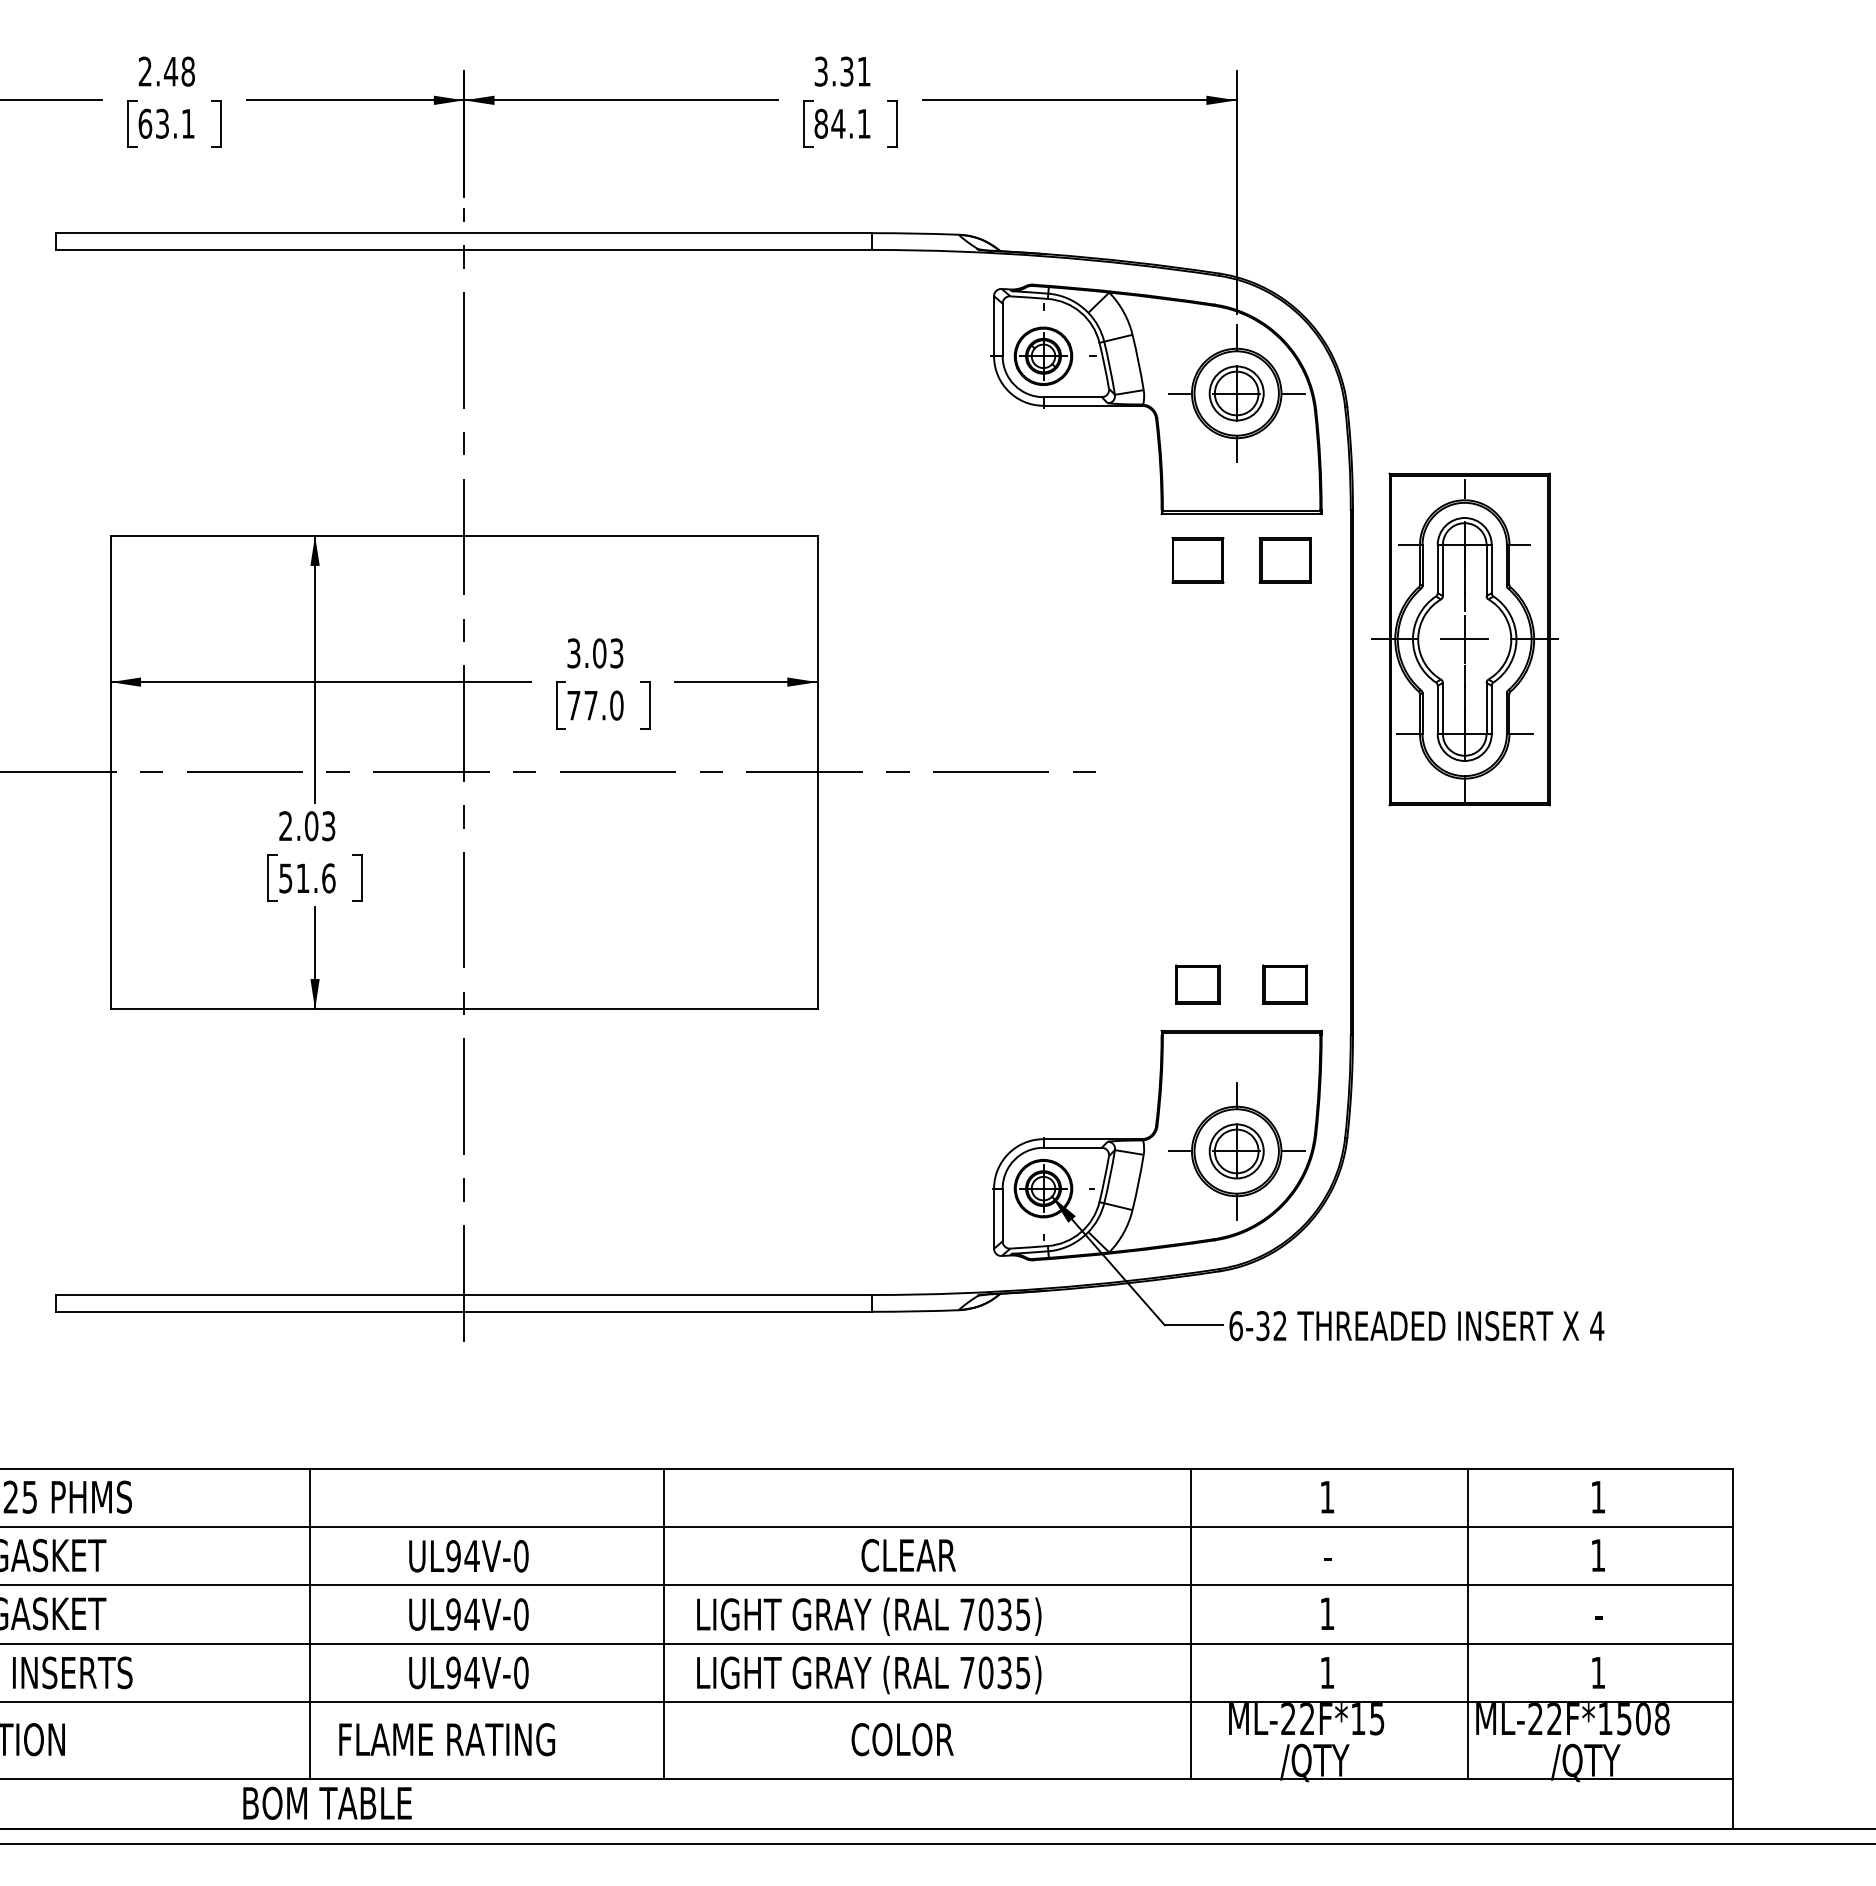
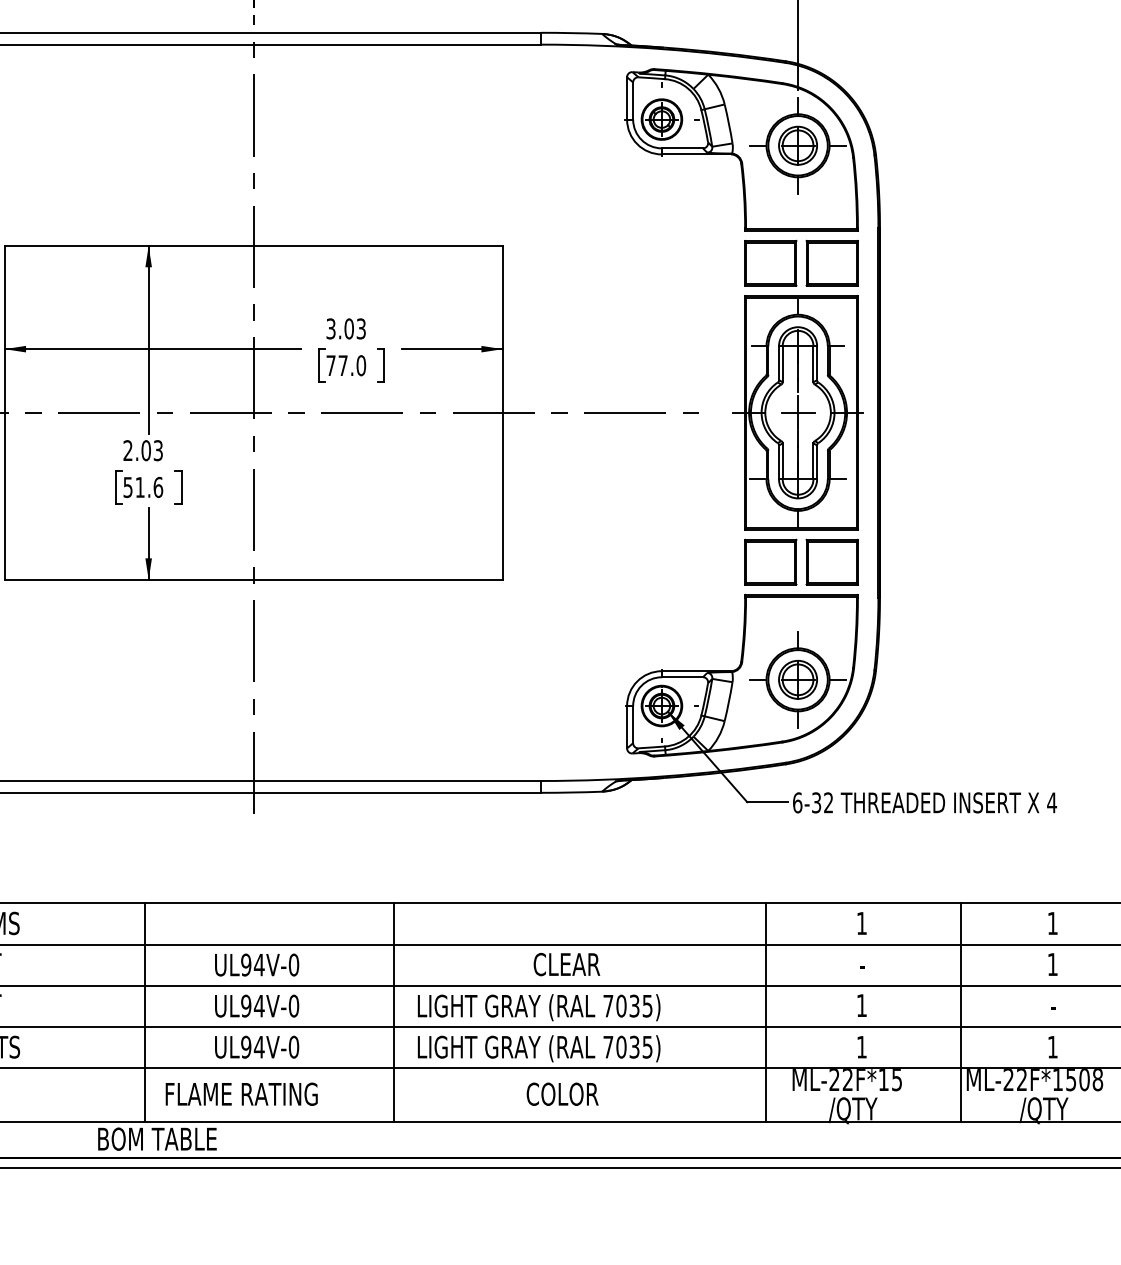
part: (1197, 560) -> (770, 263), size x1.43
part: (1284, 560) -> (831, 263), size x1.43
part: (1464, 639) -> (797, 412), moved
part: (1197, 984) -> (770, 562), size x1.67
part: (1284, 984) -> (831, 562), size x1.67

